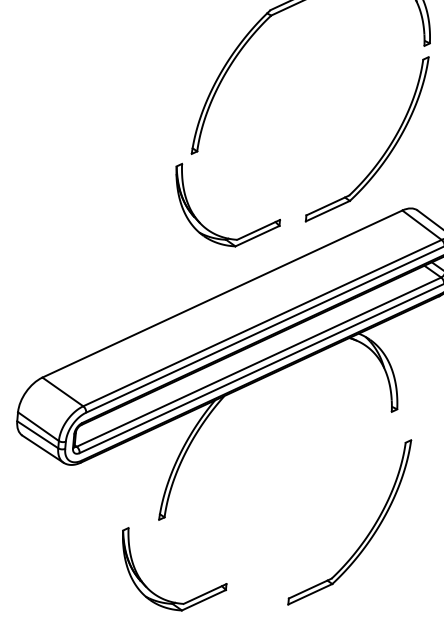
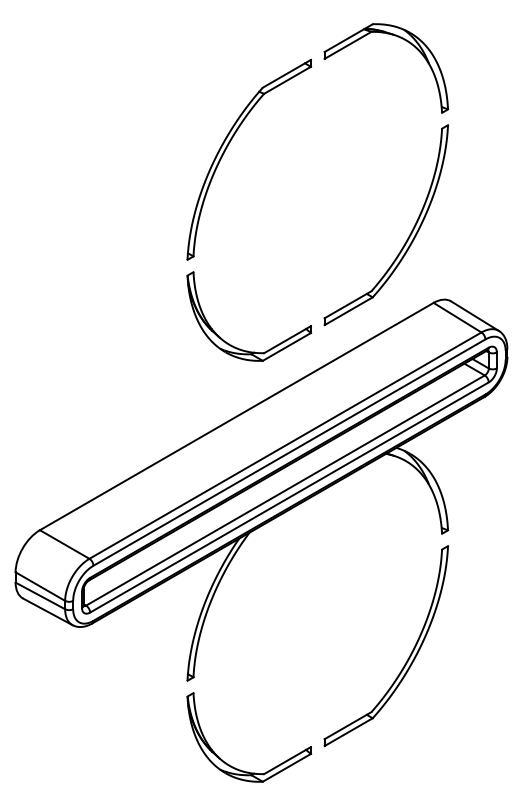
part: (211, 230) -> (233, 345), moved
part: (366, 536) -> (406, 660), moved
part: (157, 594) -> (233, 766), moved

